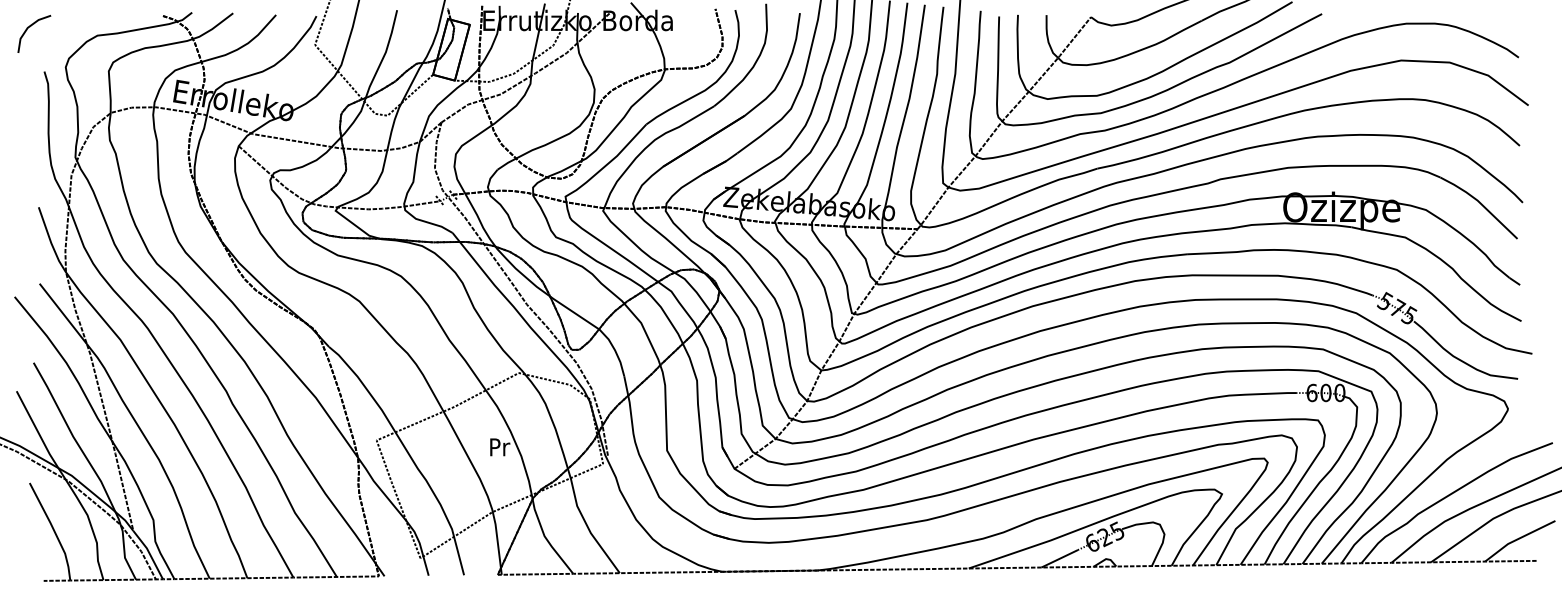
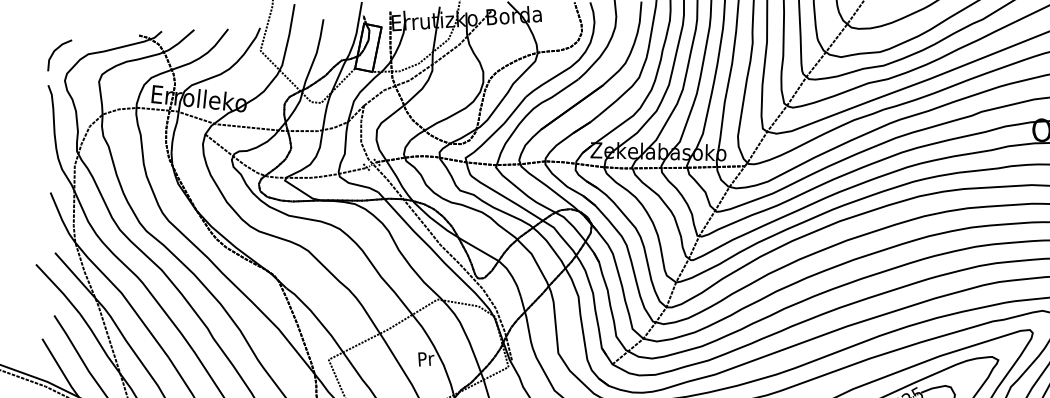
line: (30, 27) -> (56, 50), moved

